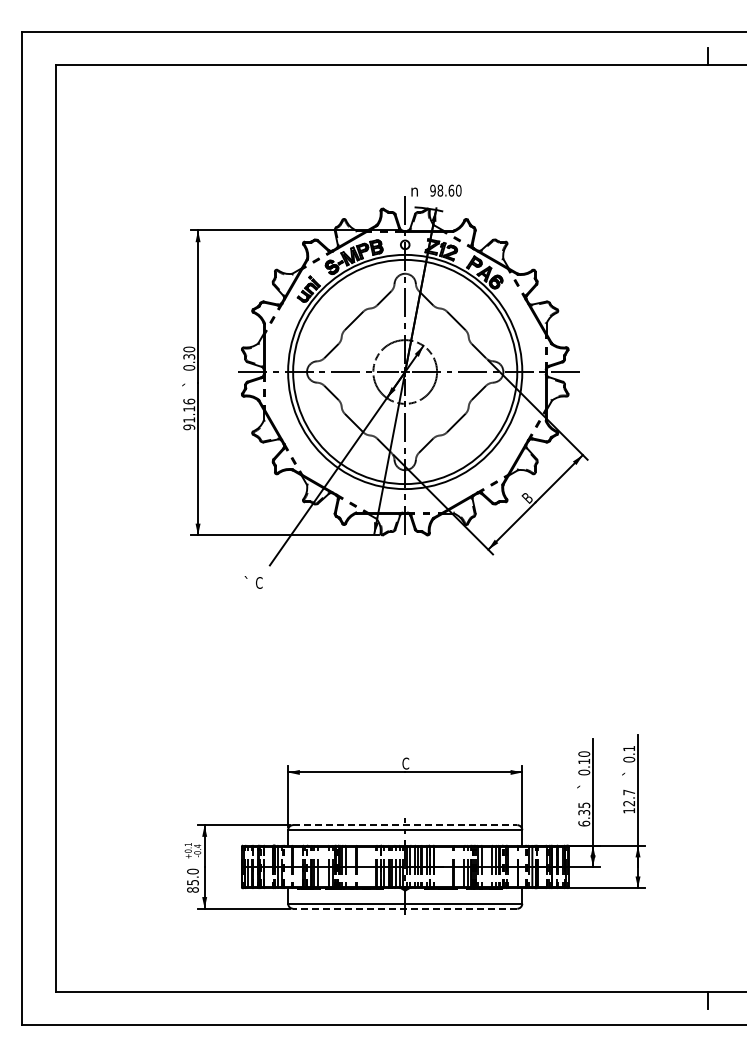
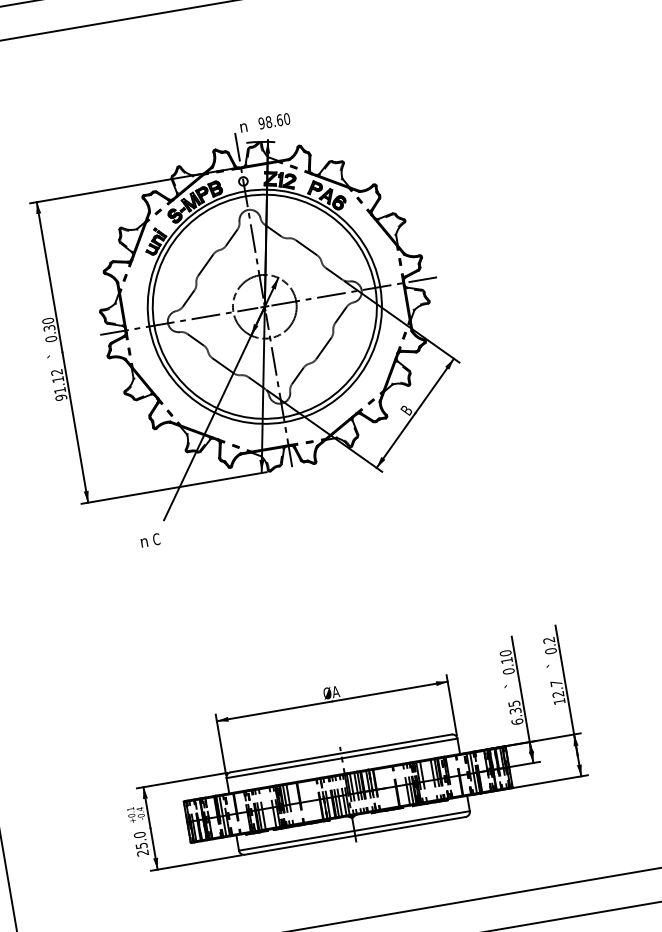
text: (189, 401) -> (57, 372), 91.16 -> 91.12
text: (246, 582) -> (143, 541), ` -> n
text: (628, 748) -> (548, 640), 0.1 -> 0.2
text: (405, 763) -> (331, 692), C -> ØA
line: (405, 825) -> (341, 753), dashed -> solid
text: (192, 889) -> (142, 852), 85.0 -> 25.0
line: (404, 908) -> (354, 835), dashed -> solid

